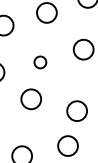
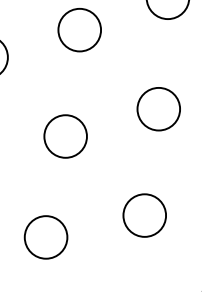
circle: (40, 62) -> (65, 136), size x1.67
circle: (31, 99) -> (46, 237), moved
circle: (76, 110) -> (143, 214), moved

